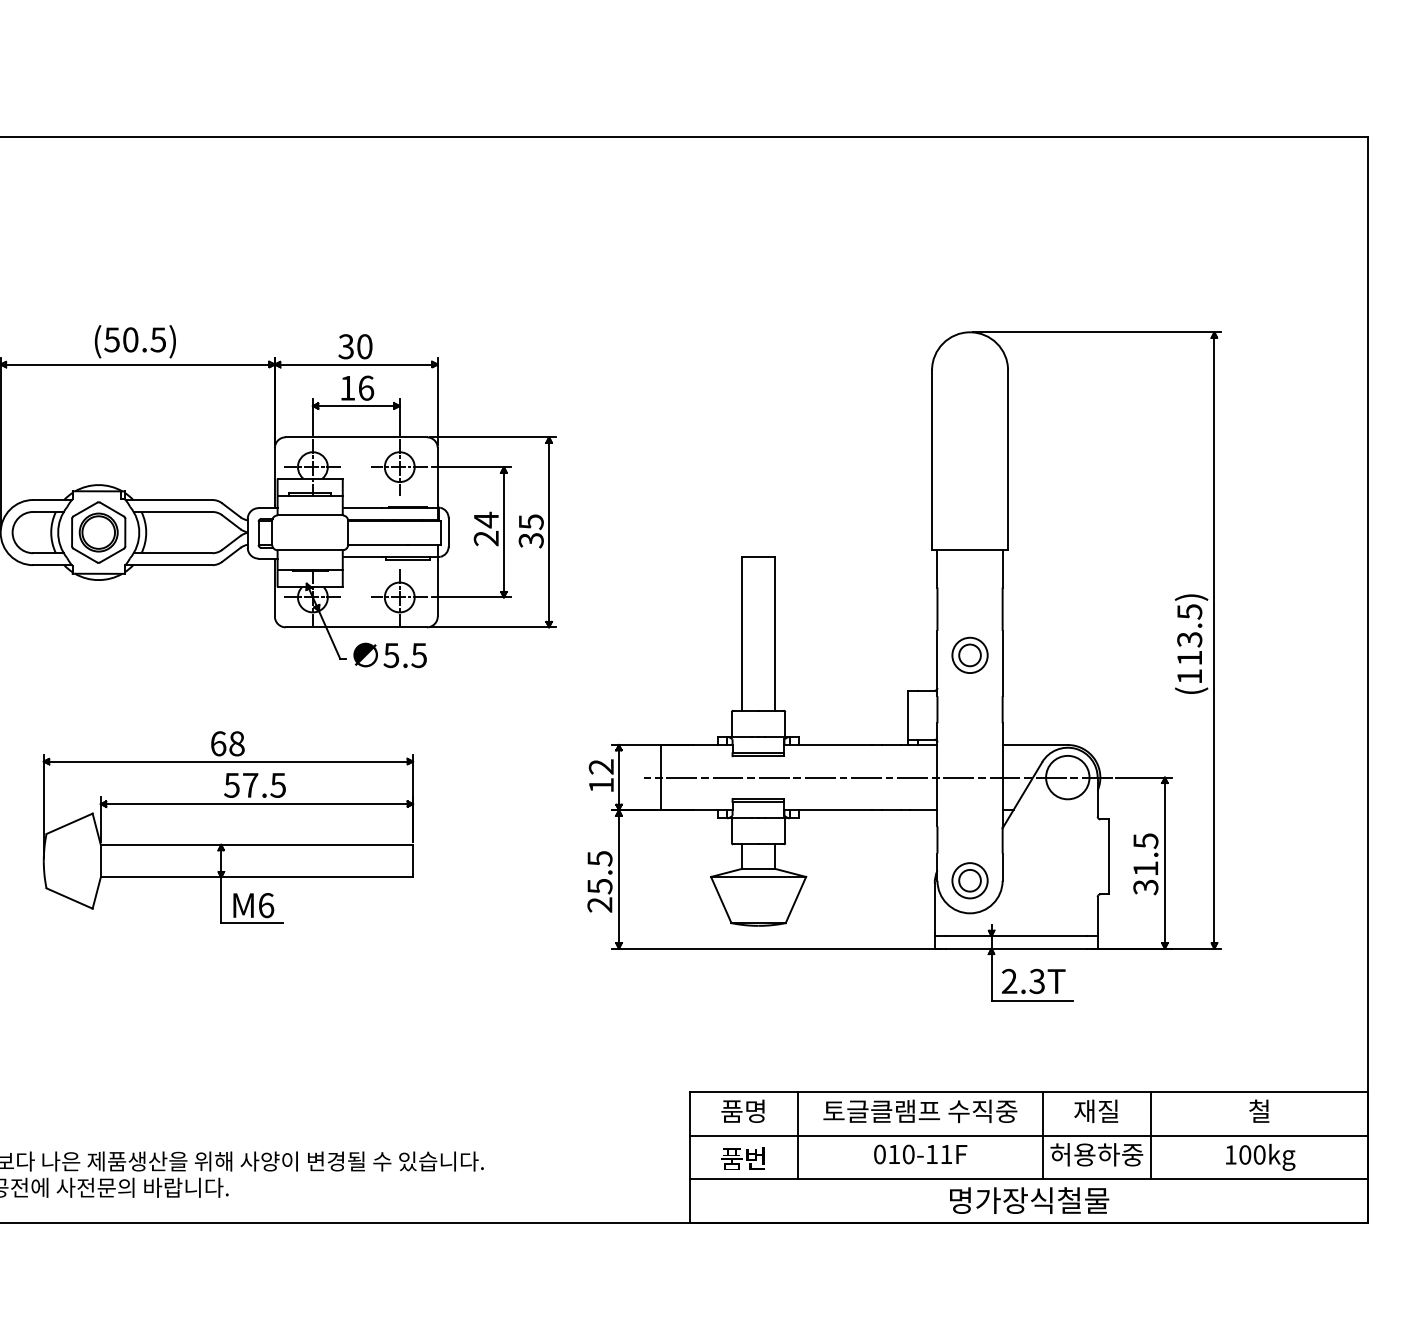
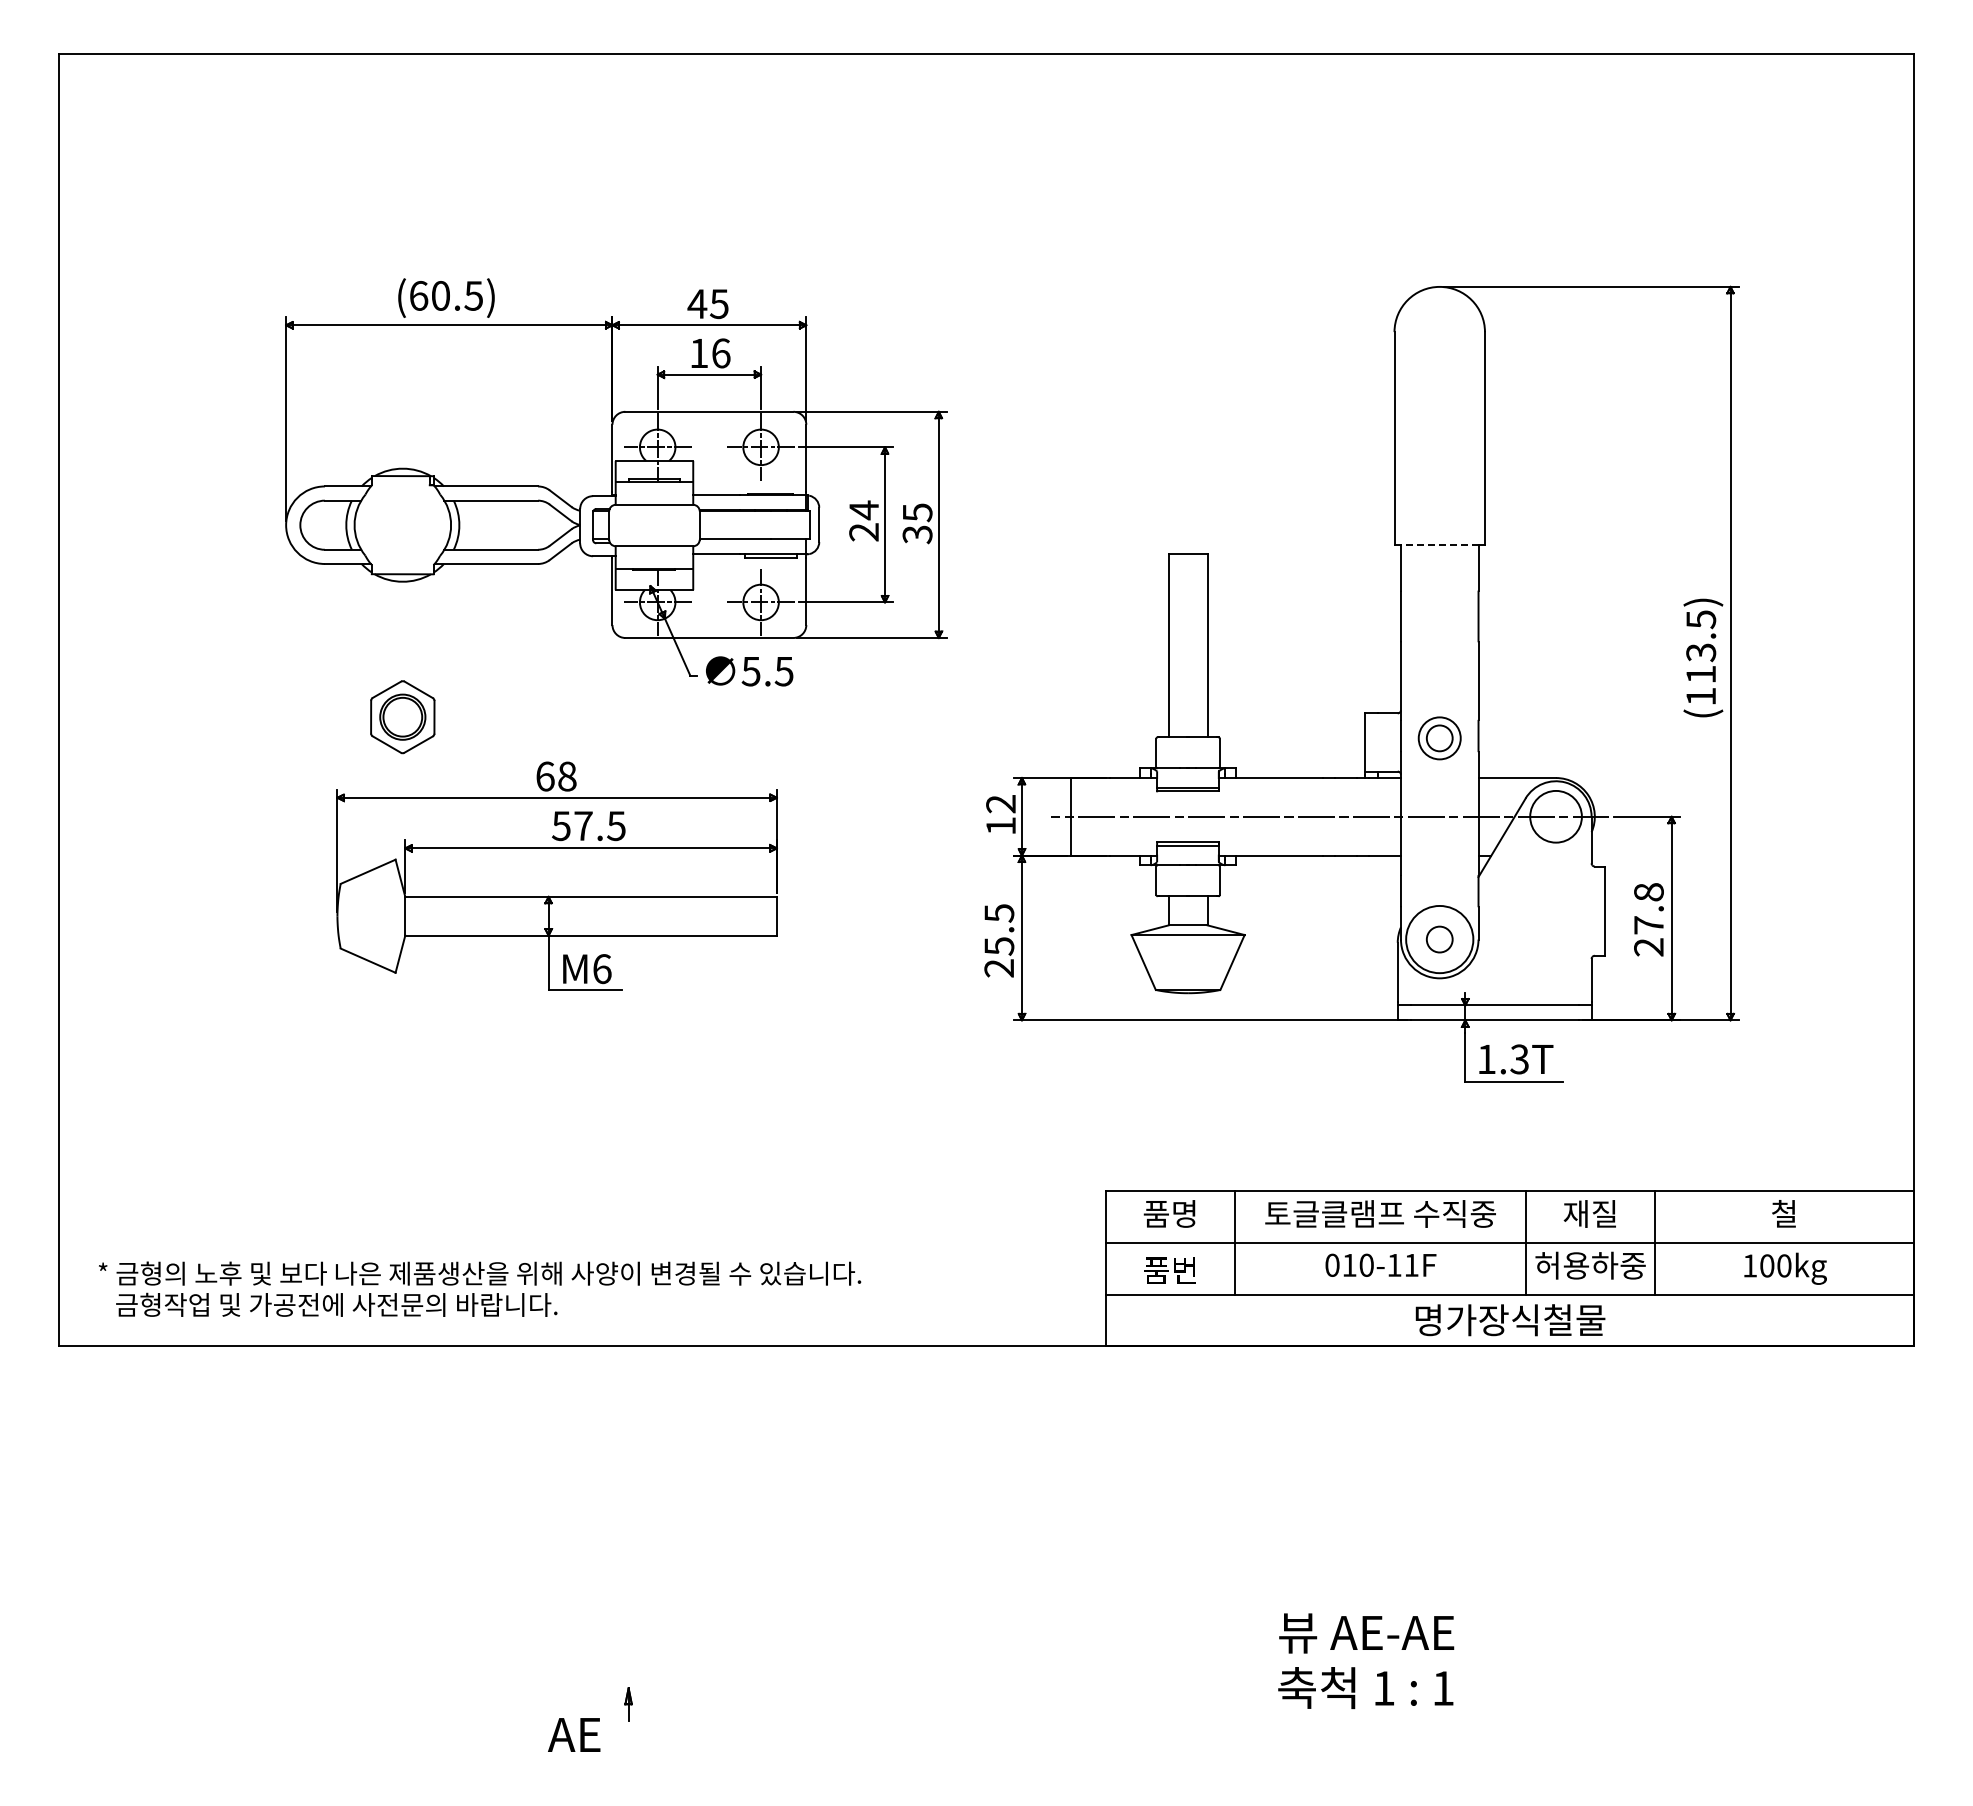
text: (111, 339) -> (418, 295), (50.5) -> (60.5)
text: (354, 347) -> (707, 304), 30 -> 45
part: (98, 532) -> (402, 717), moved
line: (969, 549) -> (1439, 545), solid -> dashed
part: (969, 655) -> (1439, 738), moved
text: (1145, 863) -> (1648, 919), 31.5 -> 27.8
circle: (969, 880) -> (1439, 939), size x1.6
text: (1009, 980) -> (1486, 1058), 2.3T -> 1.3T

